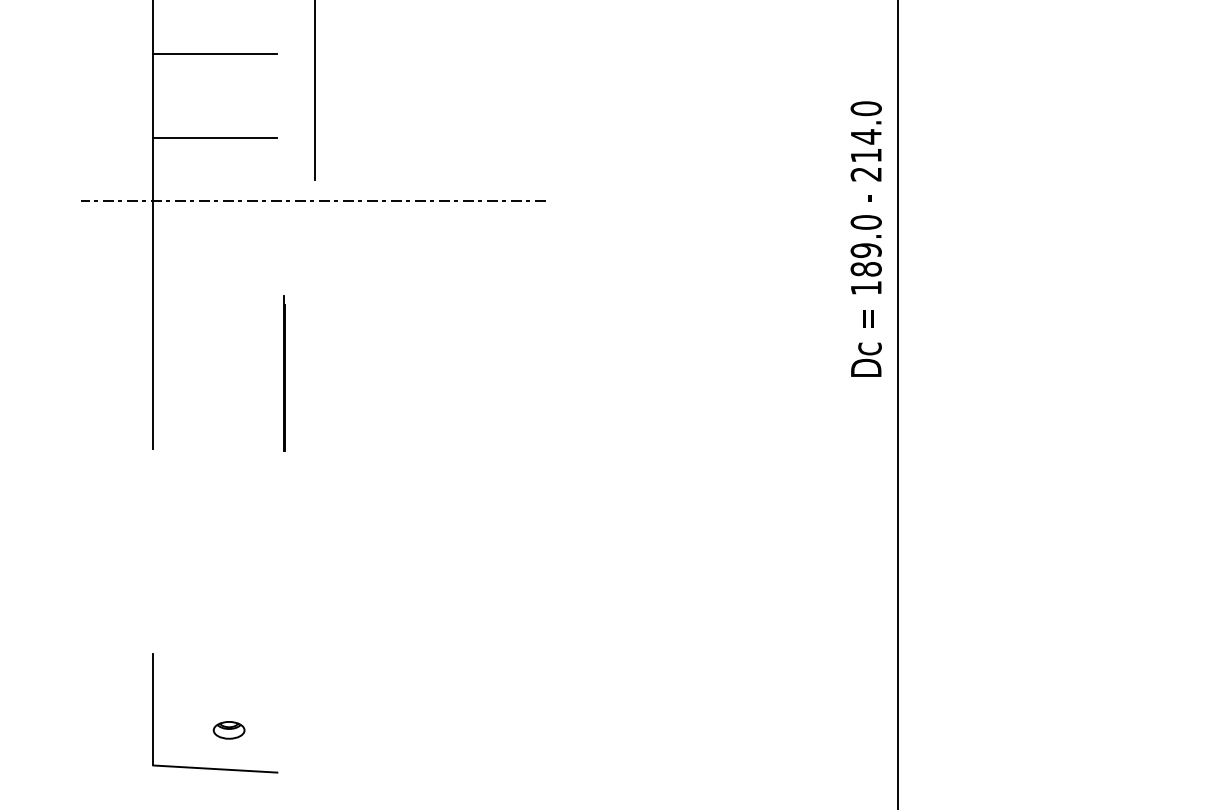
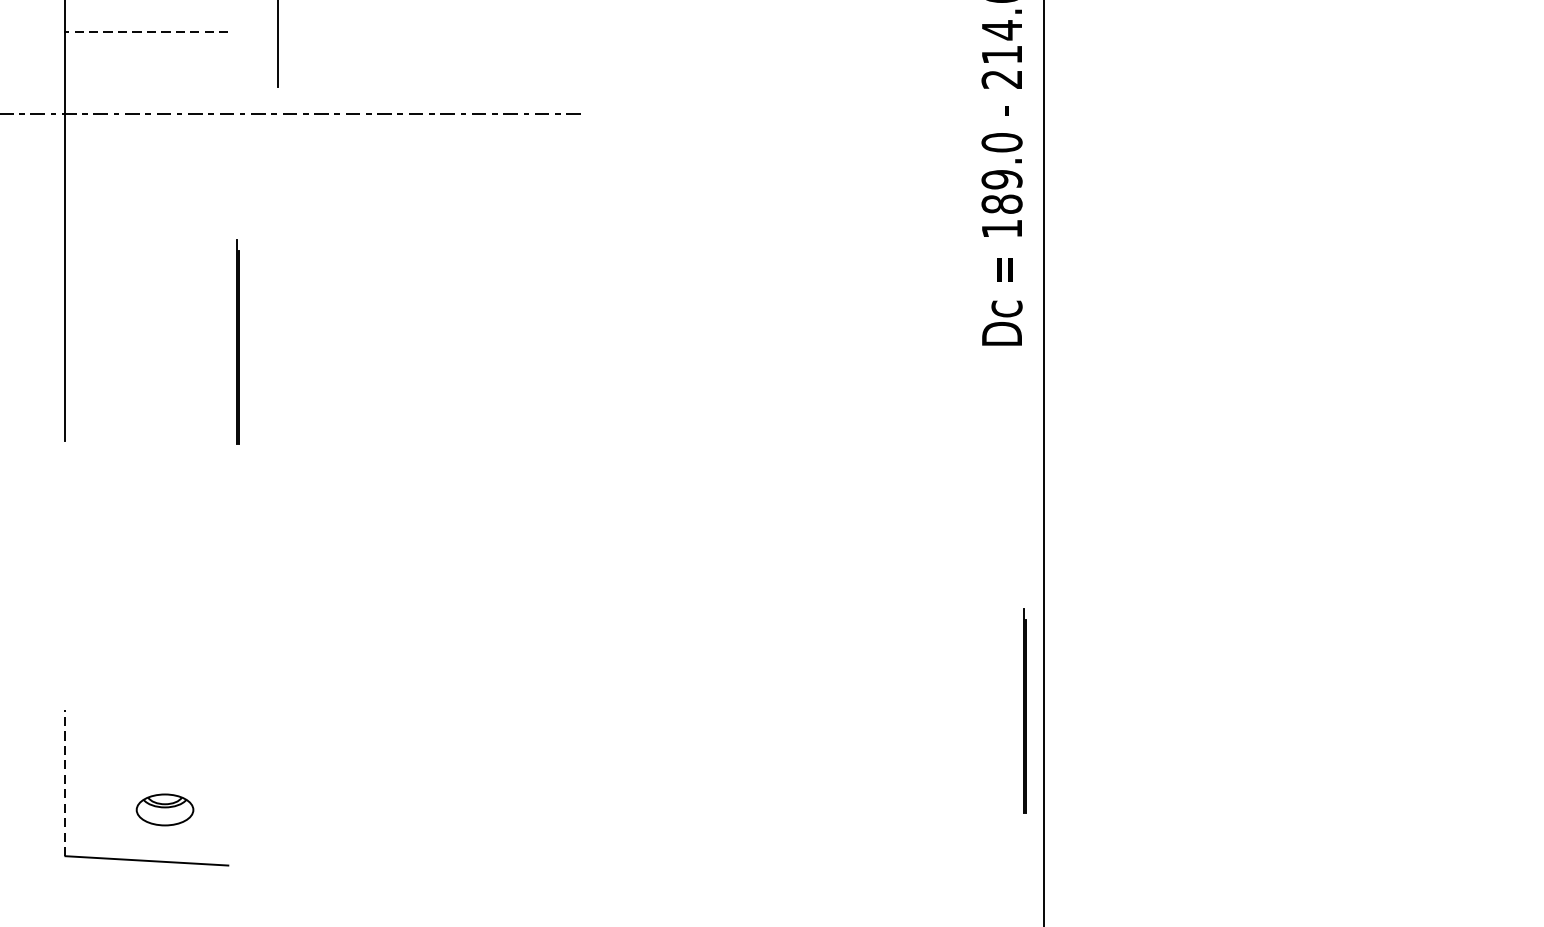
line: (215, 137) -> (147, 31), solid -> dashed
line: (883, 654) -> (1024, 710), added
line: (153, 709) -> (65, 782), solid -> dashed
part: (228, 730) -> (164, 810), size x1.4

